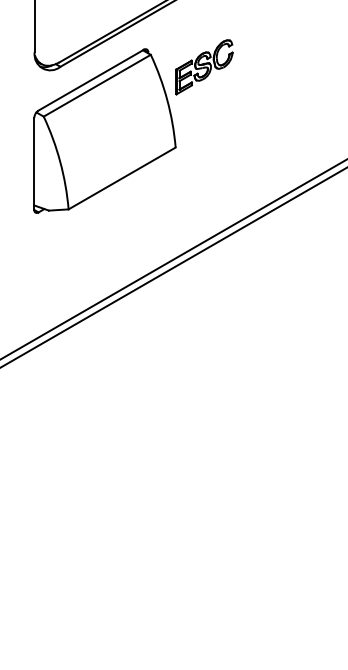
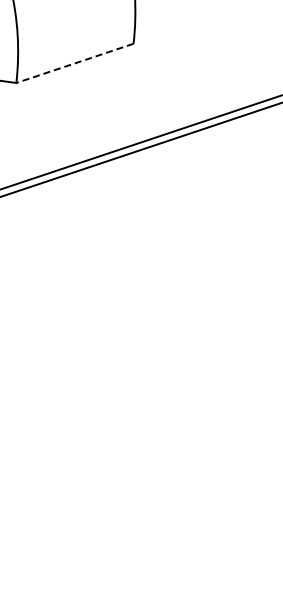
line: (122, 178) -> (75, 63), solid -> dashed

